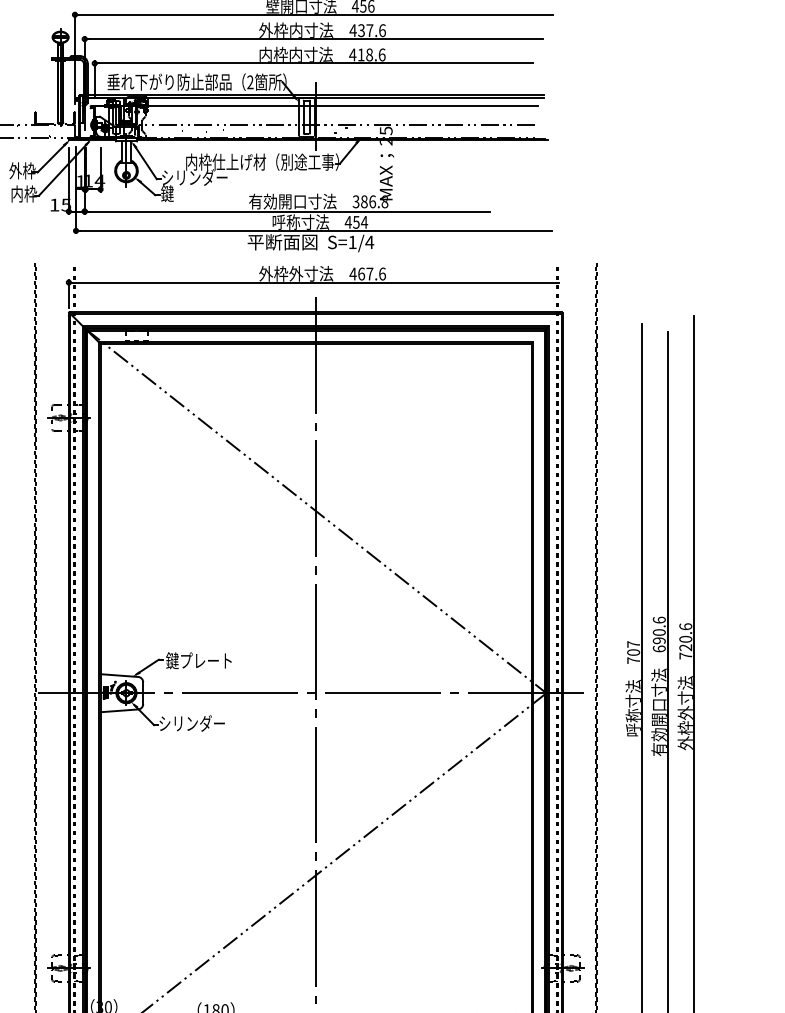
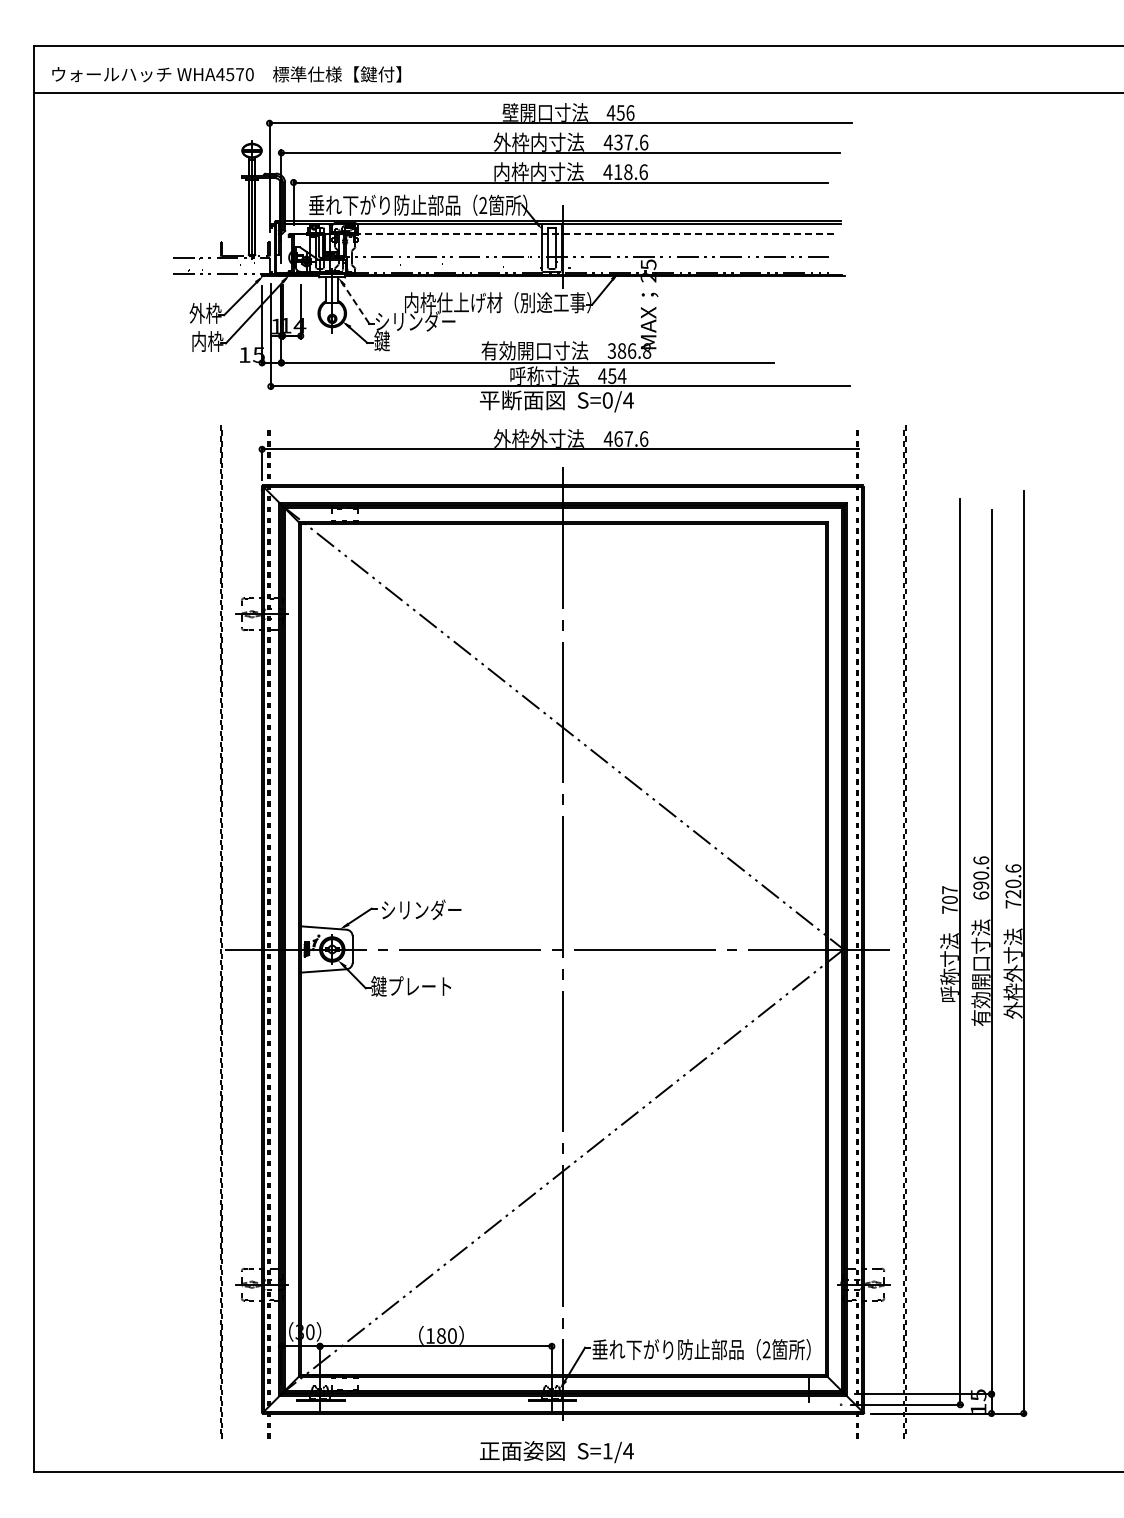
line: (342, 106) -> (595, 234), solid -> dashed
line: (144, 161) -> (354, 302), solid -> dashed
text: (352, 242) -> (607, 400), S=1/4 -> S=0/4
text: (198, 660) -> (420, 909), 鍵プレート -> シリンダー
text: (191, 723) -> (411, 986), シリンダー -> 鍵プレート

